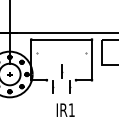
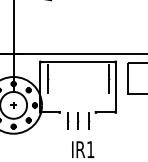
line: (37, 52) -> (47, 78), added
line: (86, 52) -> (108, 78), added
line: (62, 71) -> (78, 120), moved

